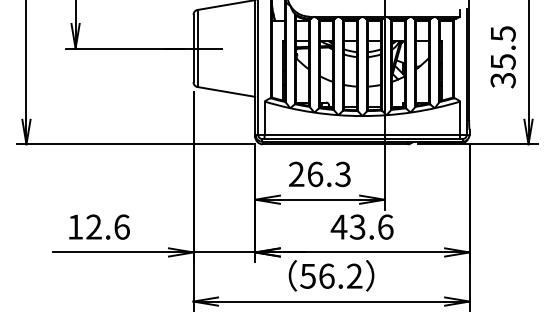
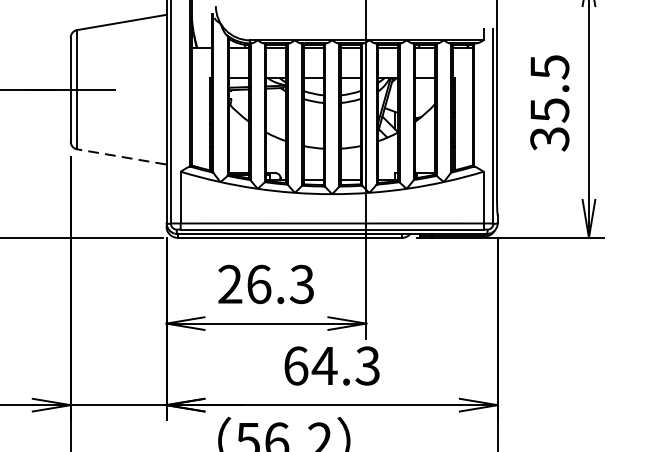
line: (225, 91) -> (120, 156), solid -> dashed
text: (361, 226) -> (330, 365), 43.6 -> 64.3

